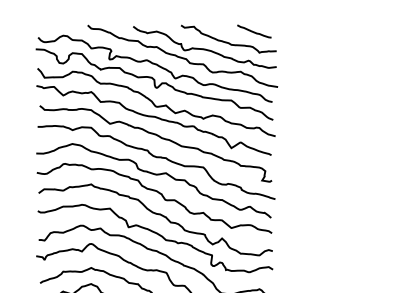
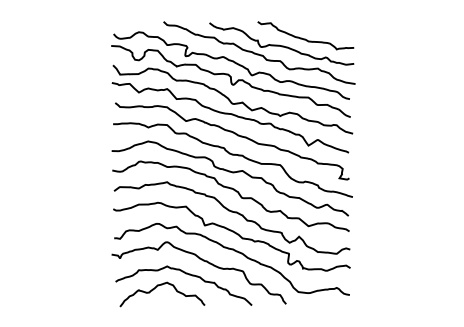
line: (254, 31) -> (331, 28), removed

